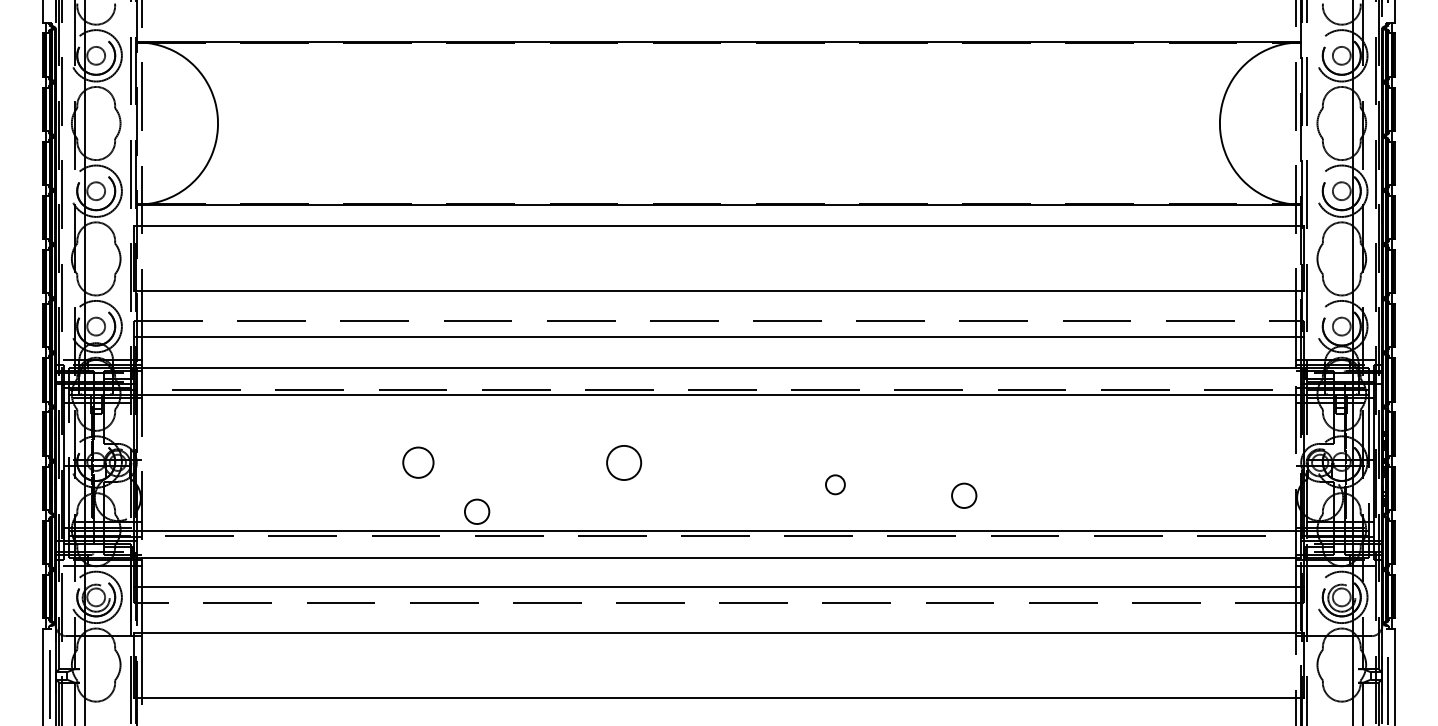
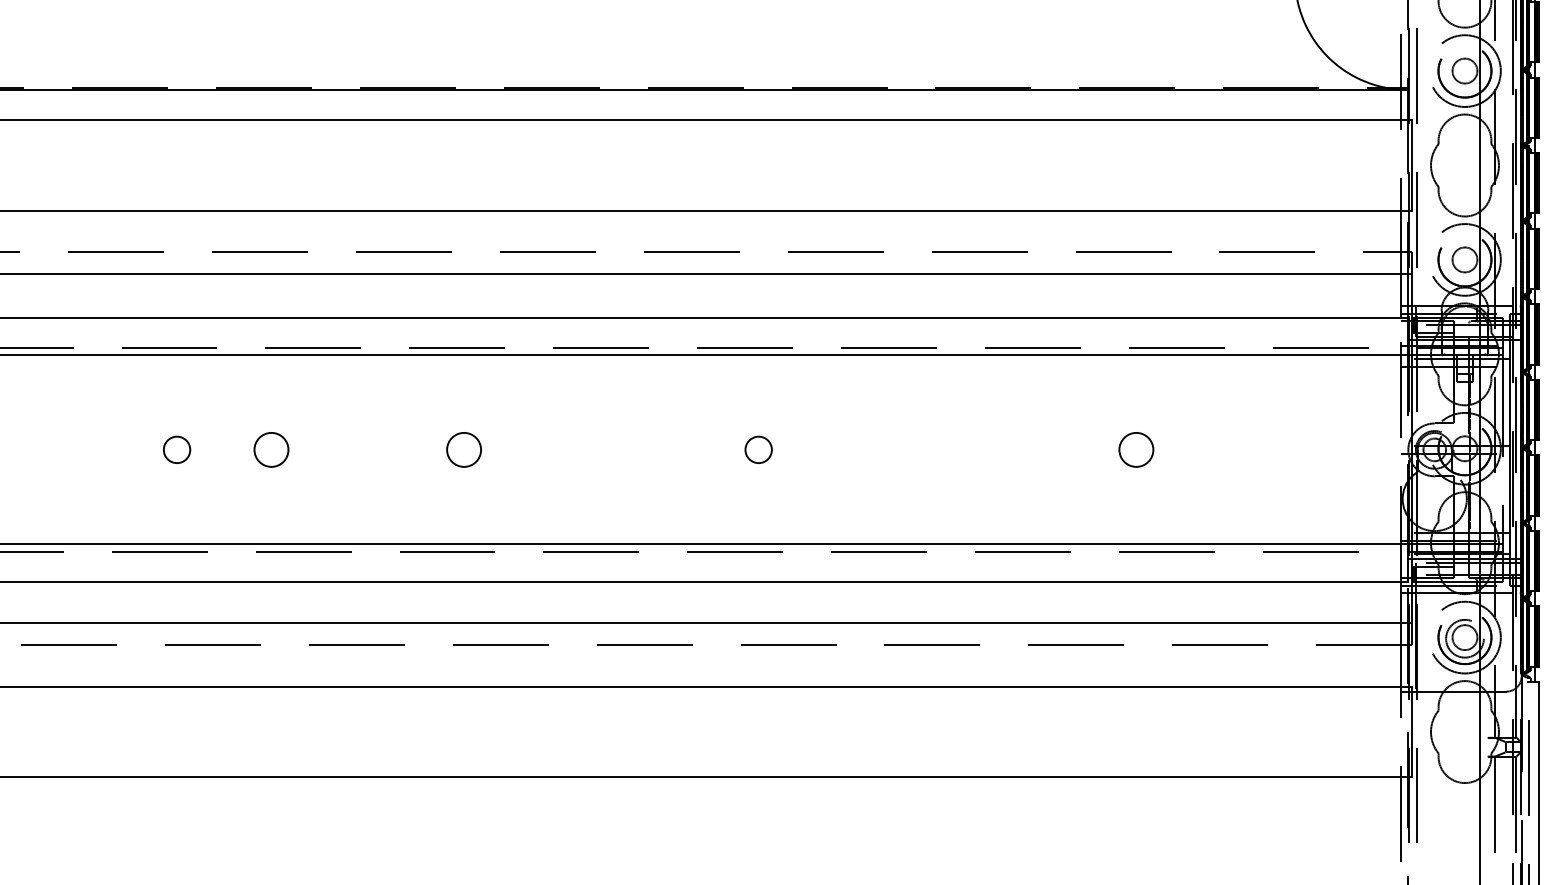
circle: (418, 462) -> (177, 449), size x0.62
circle: (624, 462) -> (464, 449), size x0.71
circle: (835, 484) -> (758, 449), moved
circle: (964, 495) -> (1136, 449), moved
circle: (477, 511) -> (271, 449), moved

